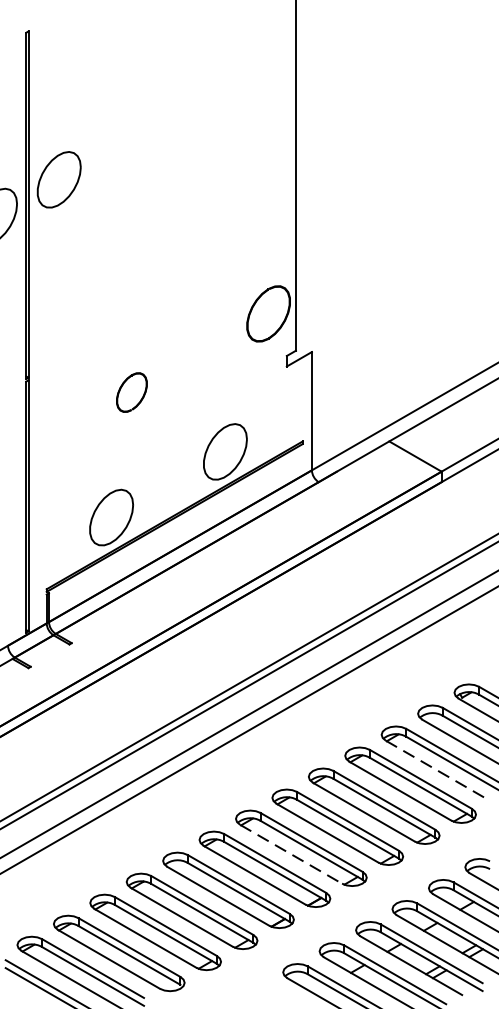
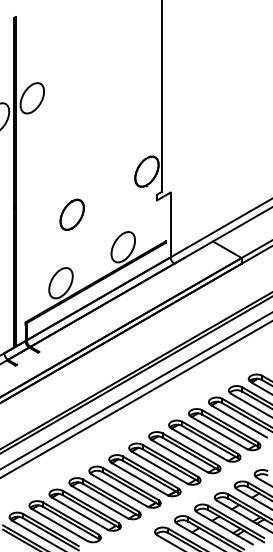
part: (130, 392) -> (71, 214), size x1.43
line: (437, 770) -> (239, 421), dashed -> solid
line: (291, 854) -> (159, 467), dashed -> solid

